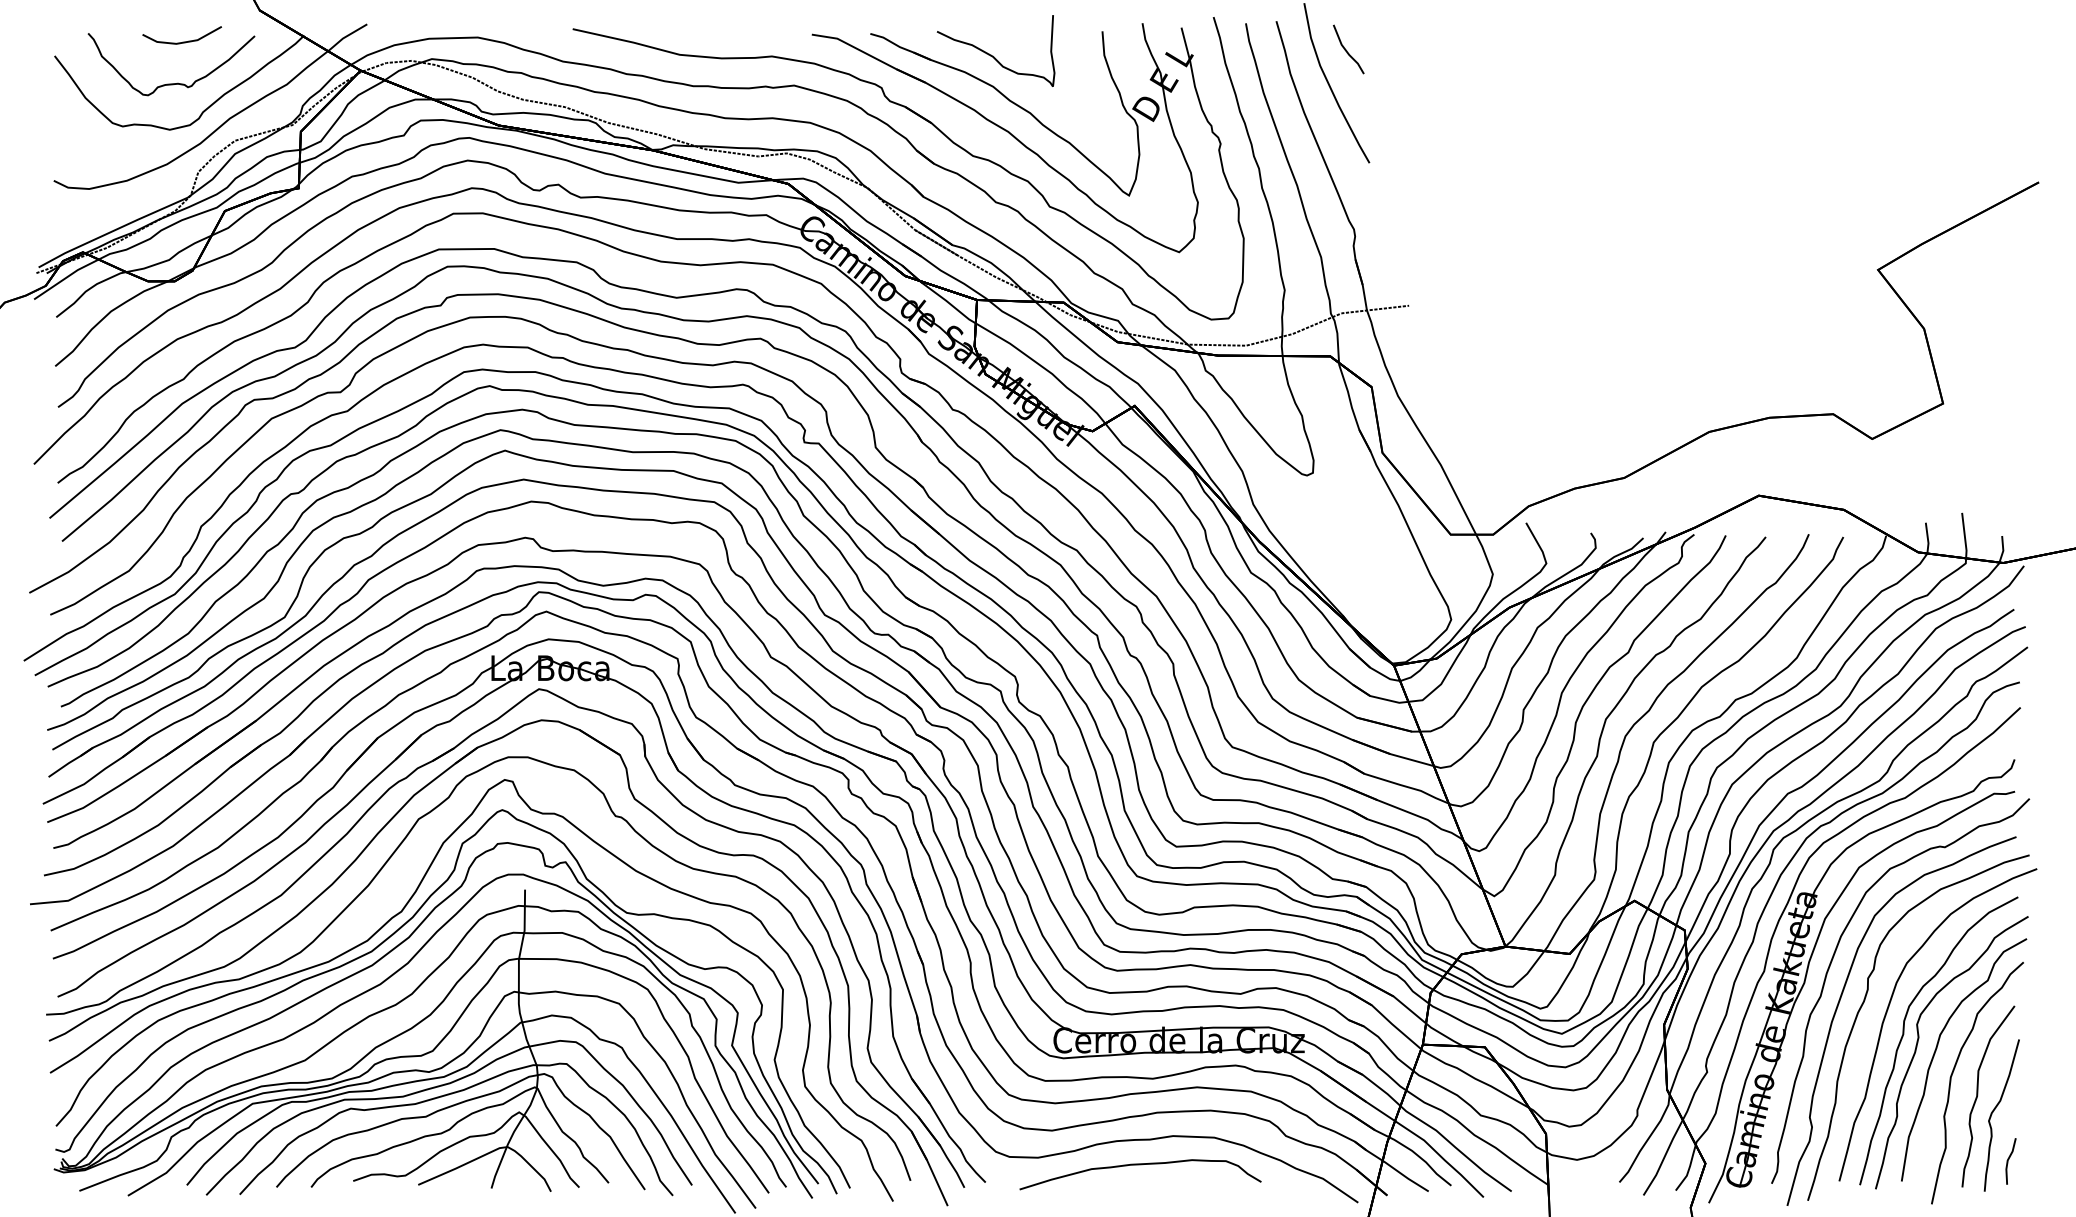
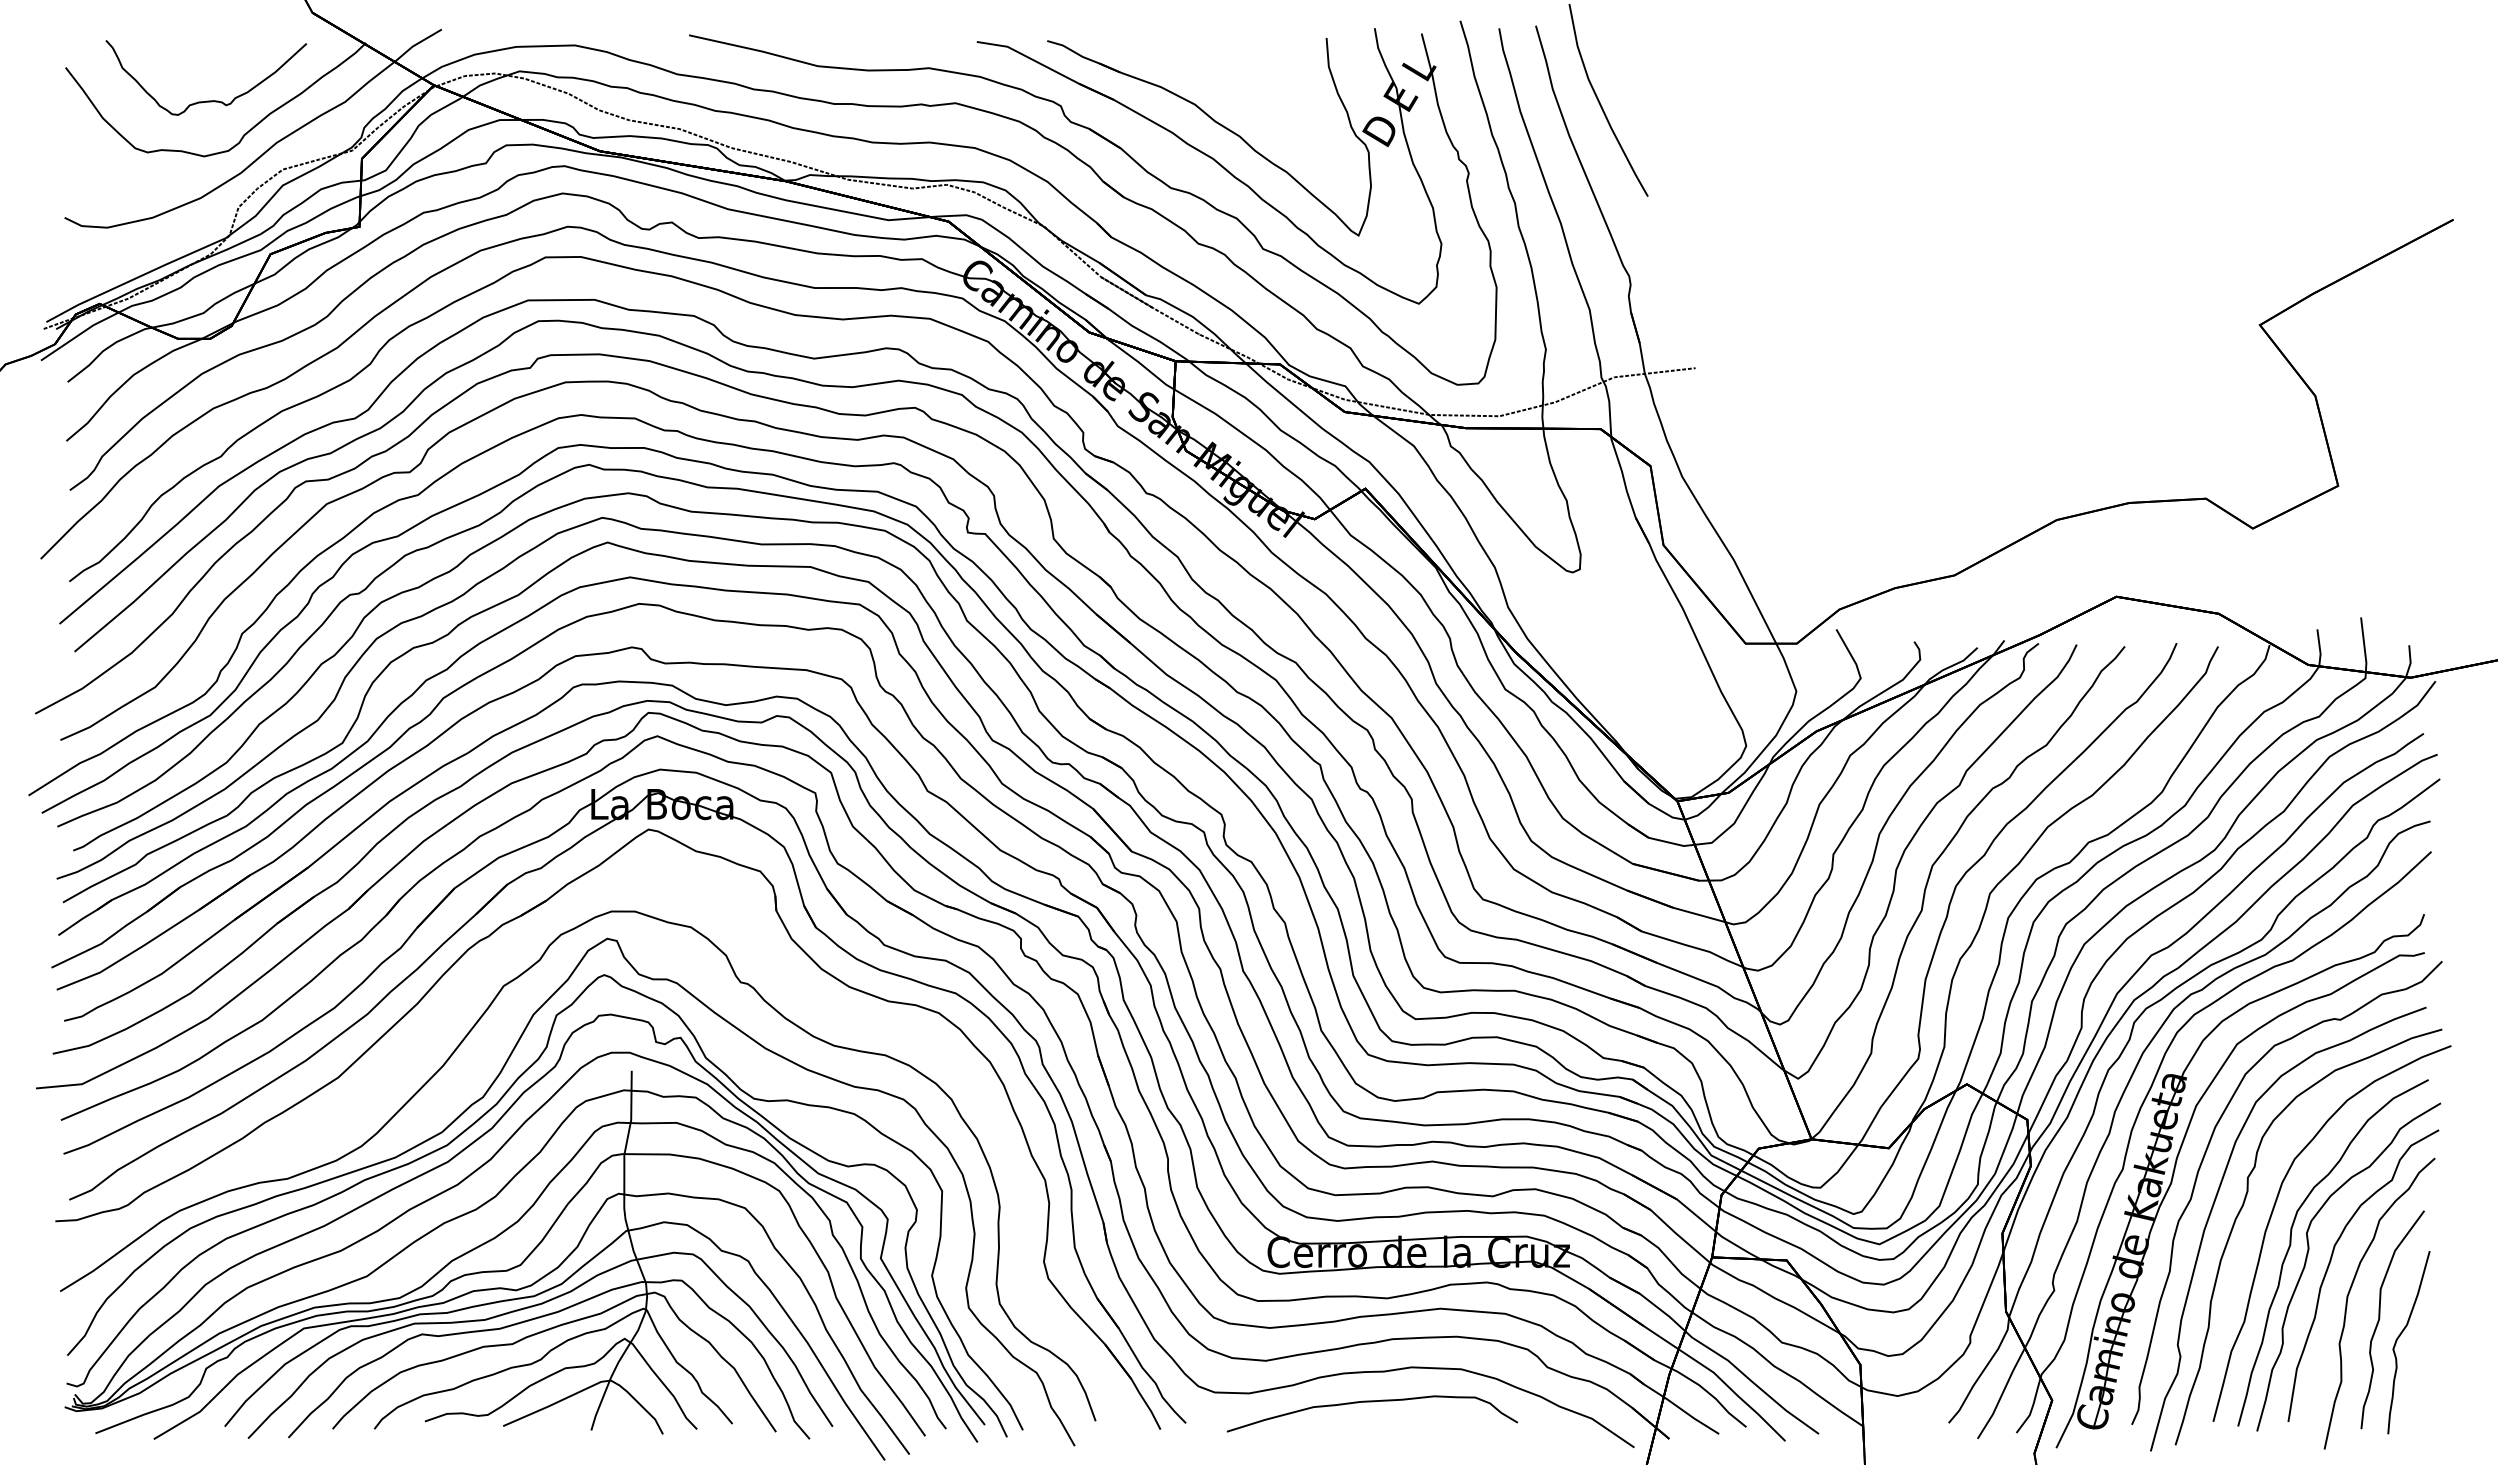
part: (182, 41) -> (219, 50), removed
line: (1346, 50) -> (1620, 60), removed
part: (993, 55) -> (1195, 67), removed
part: (364, 851) -> (438, 1024), removed
line: (2009, 1160) -> (2417, 1396), removed

